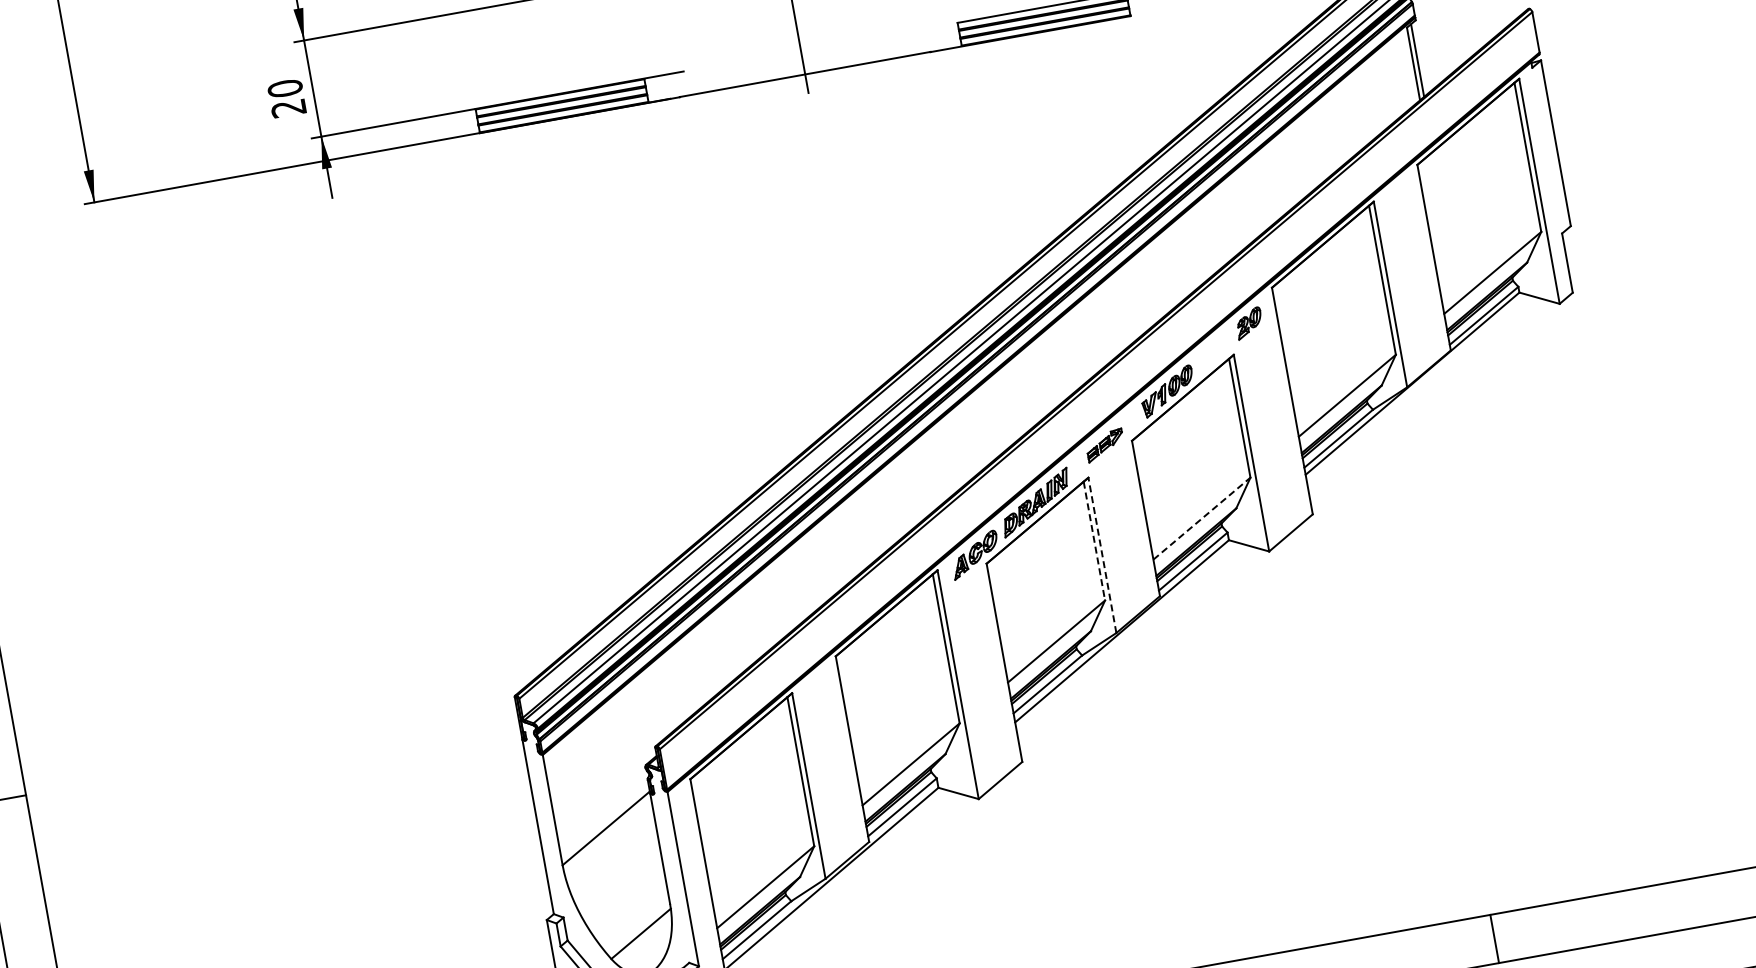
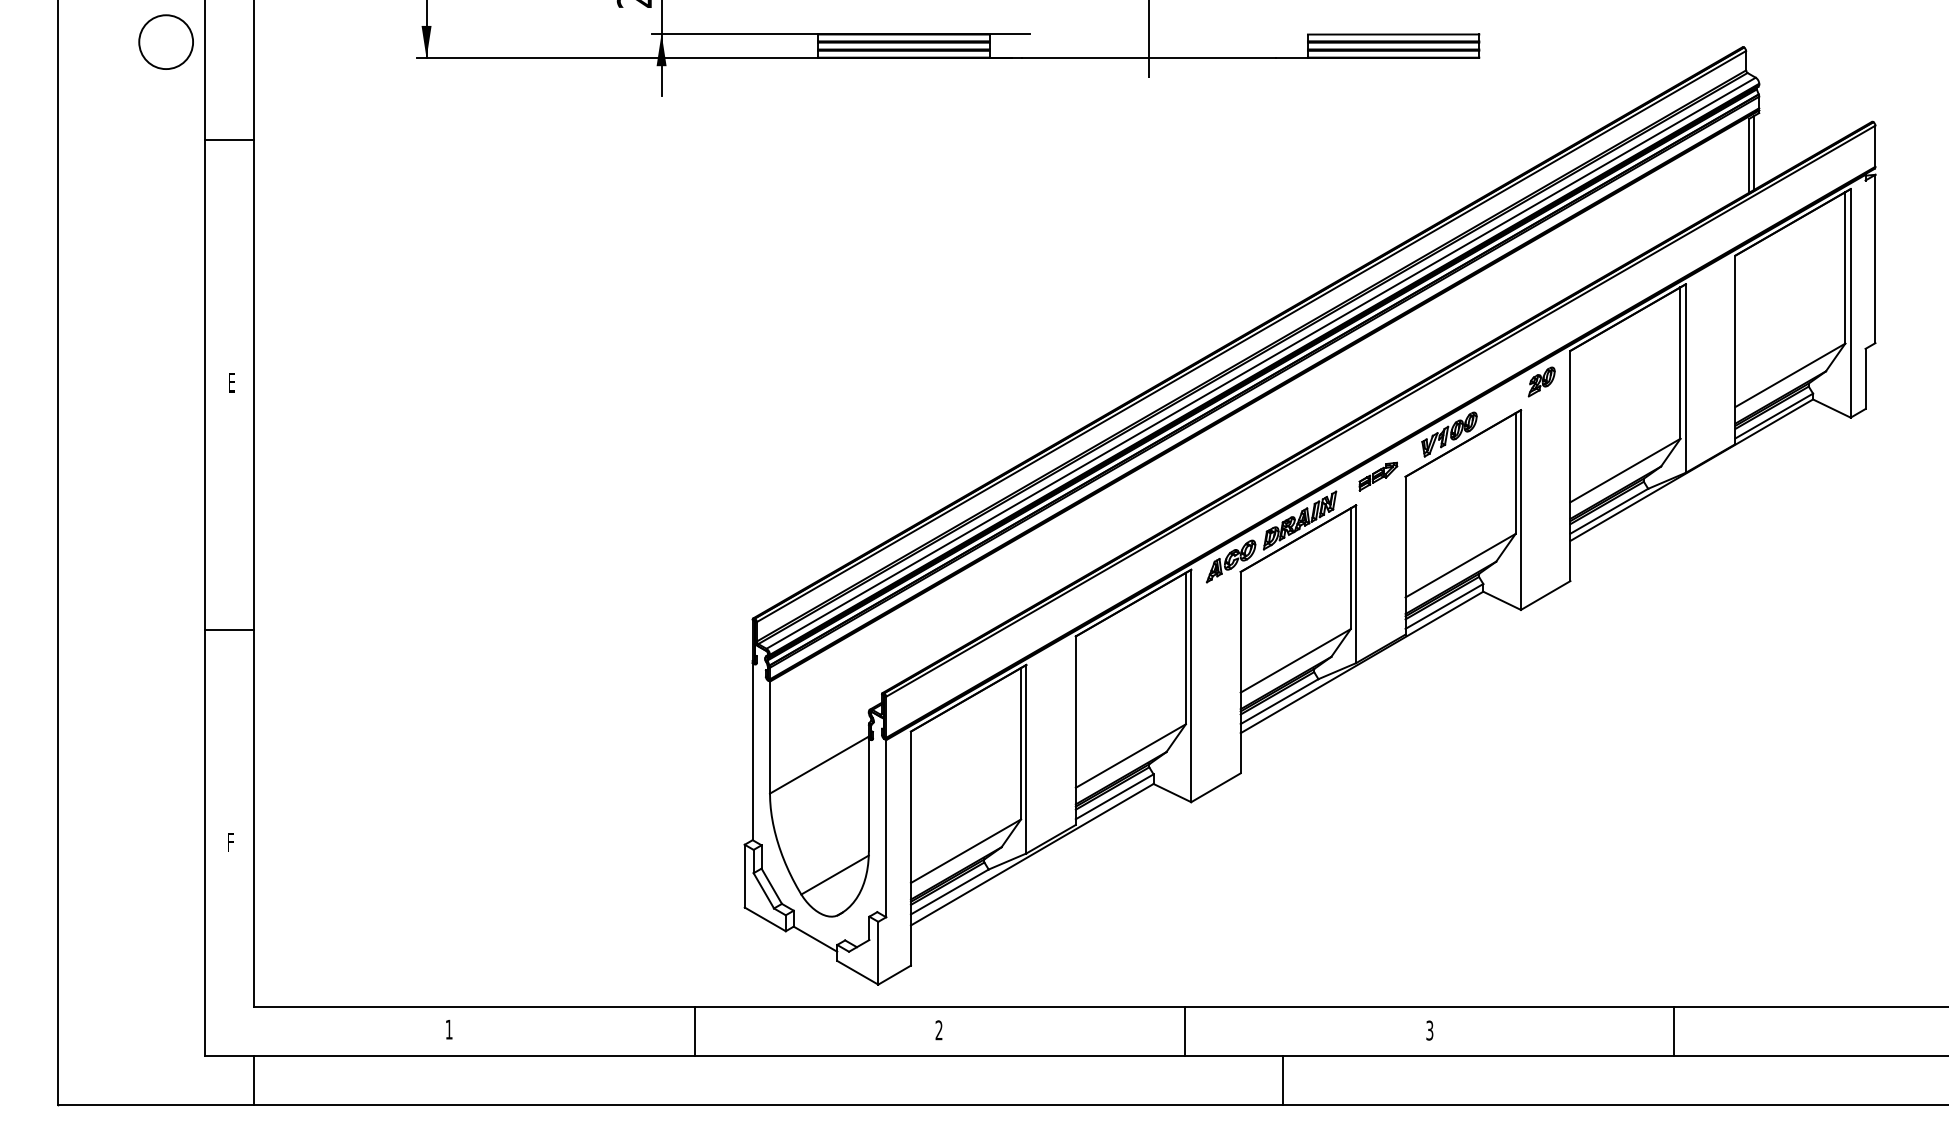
line: (1201, 518) -> (1460, 565), dashed -> solid
line: (1094, 541) -> (1350, 569), dashed -> solid
line: (1102, 555) -> (1356, 584), dashed -> solid

